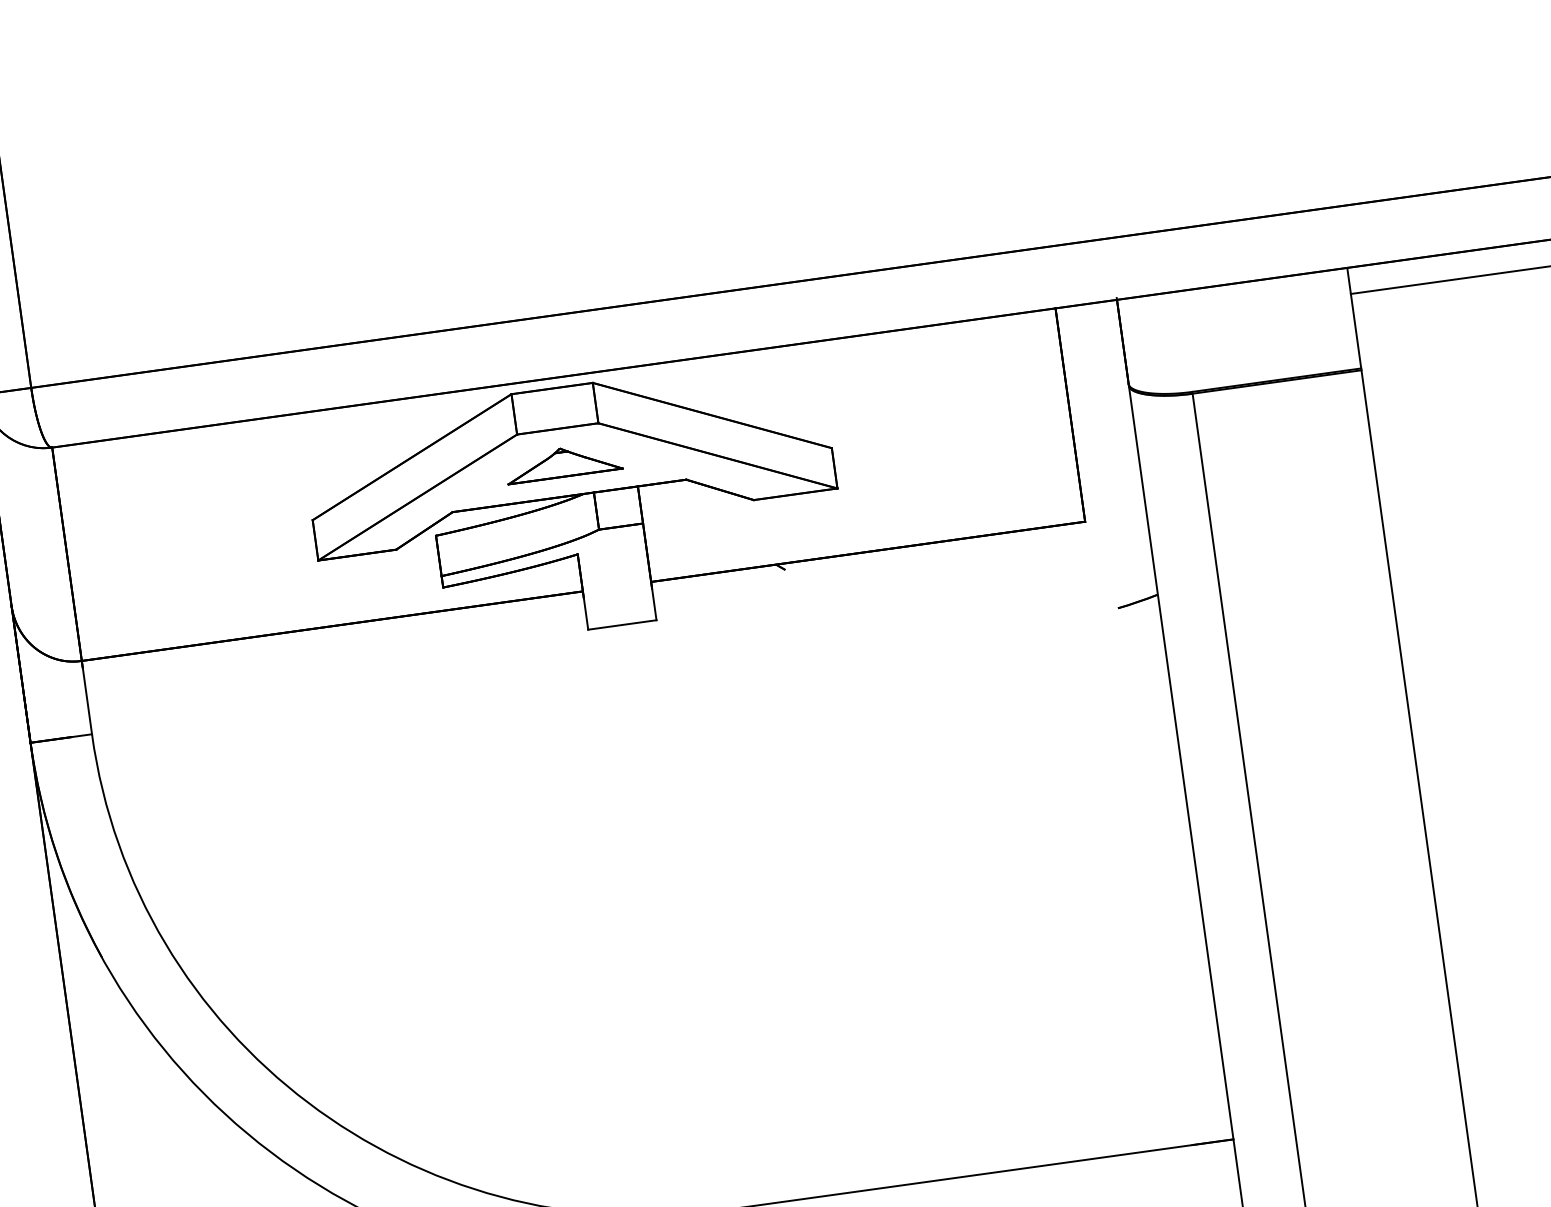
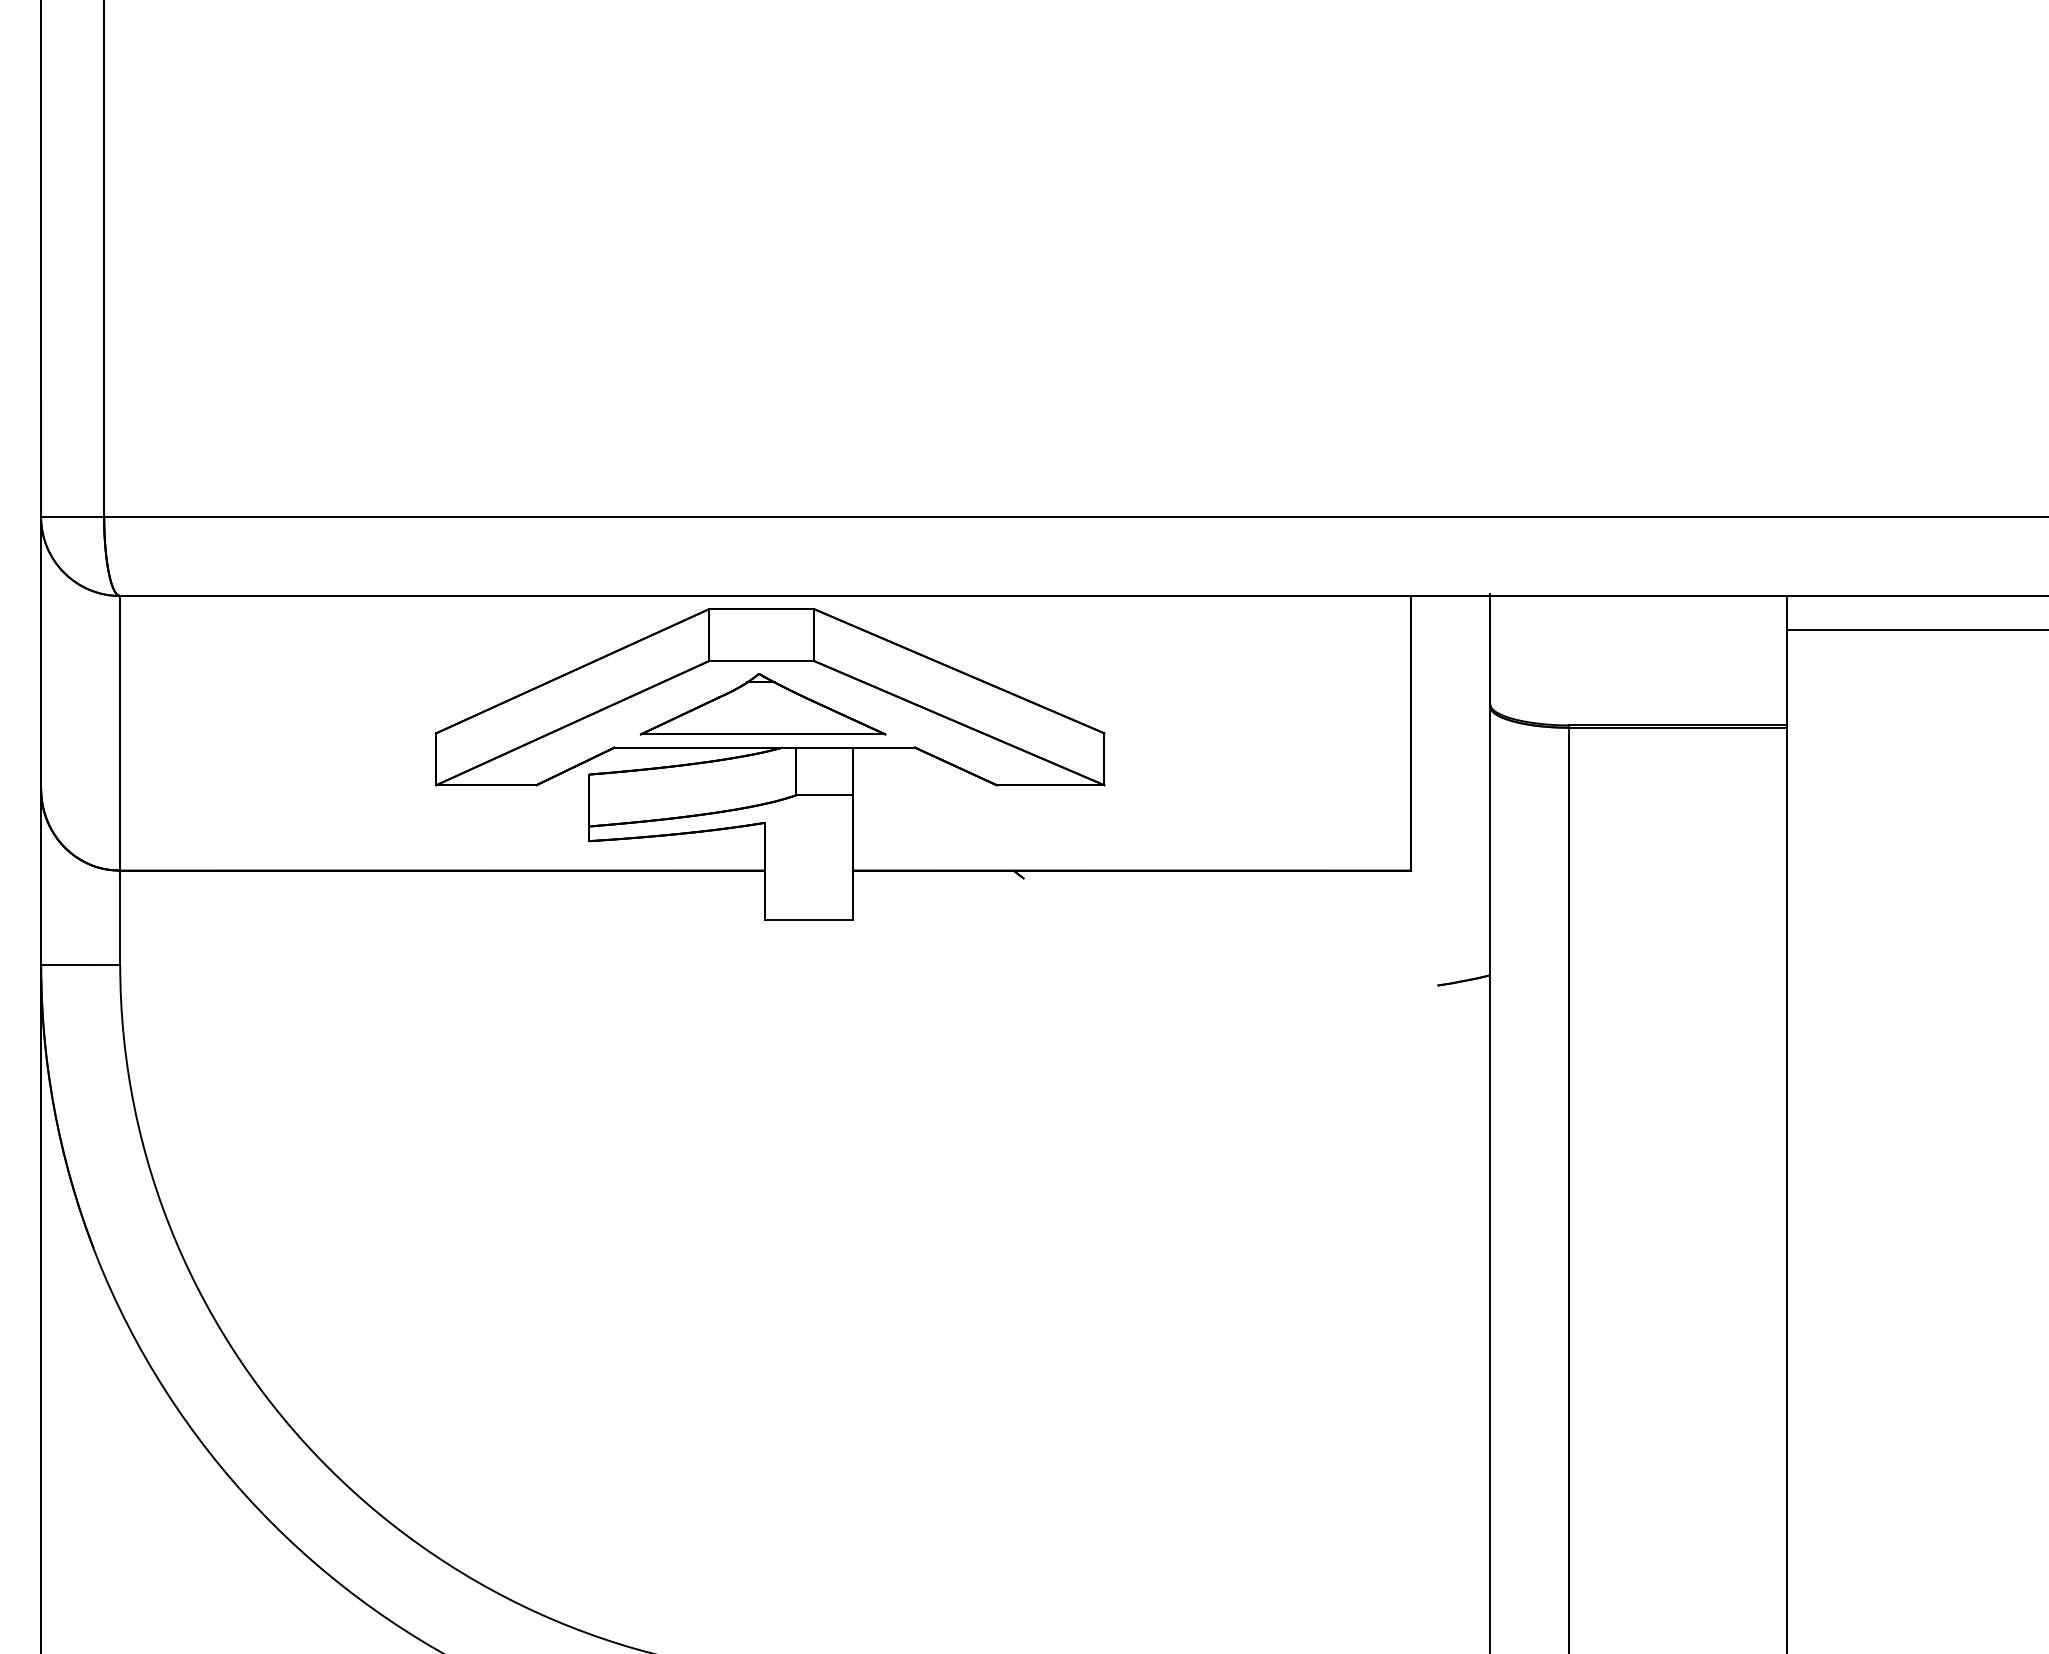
part: (563, 462) -> (763, 704), size x1.67

